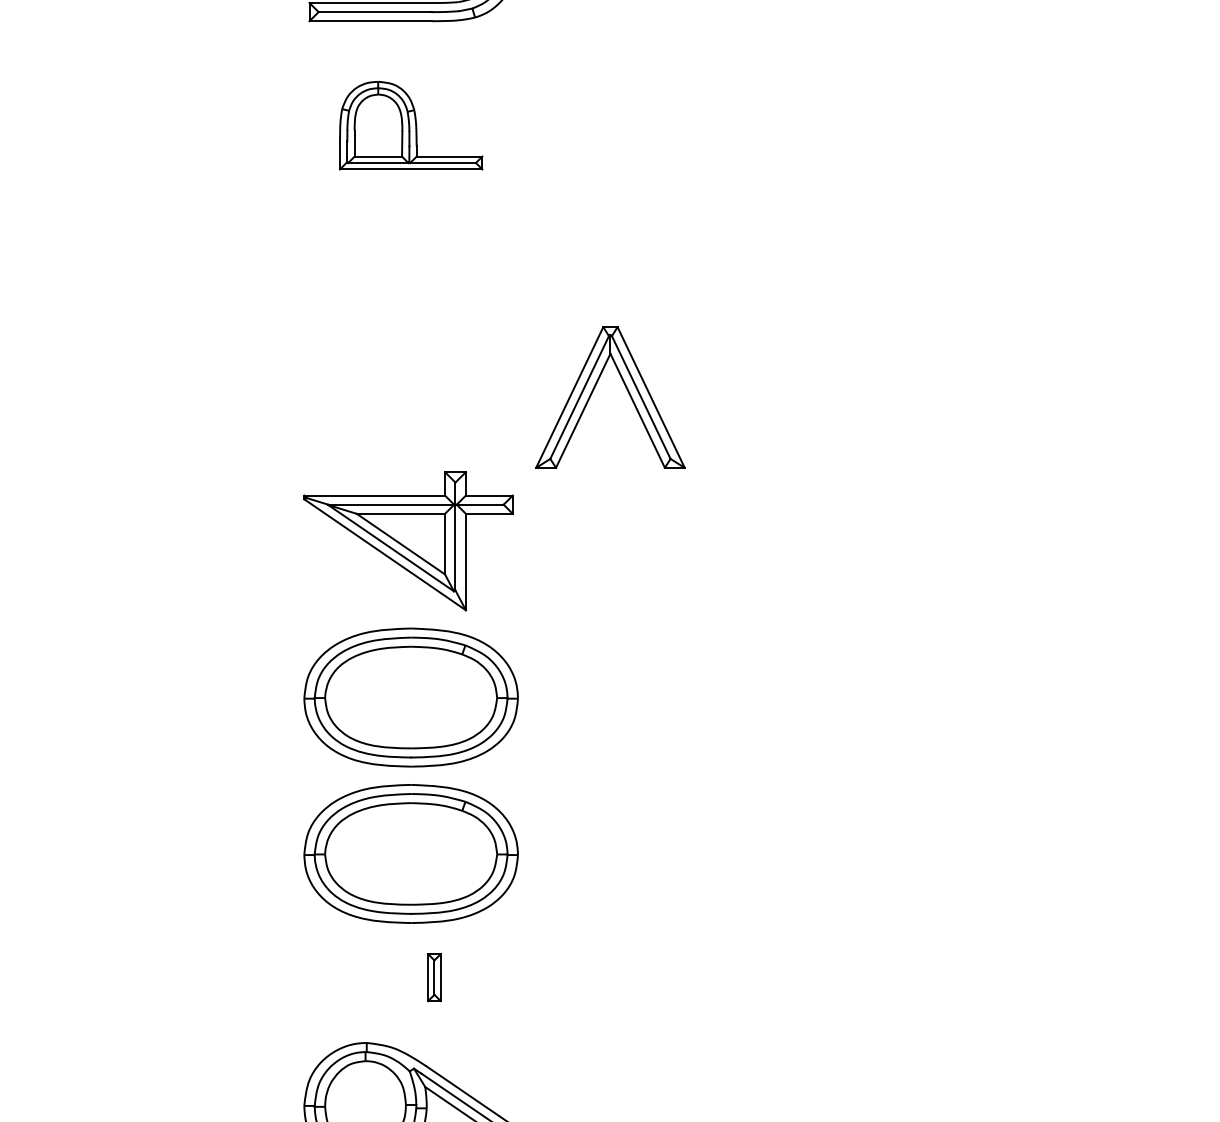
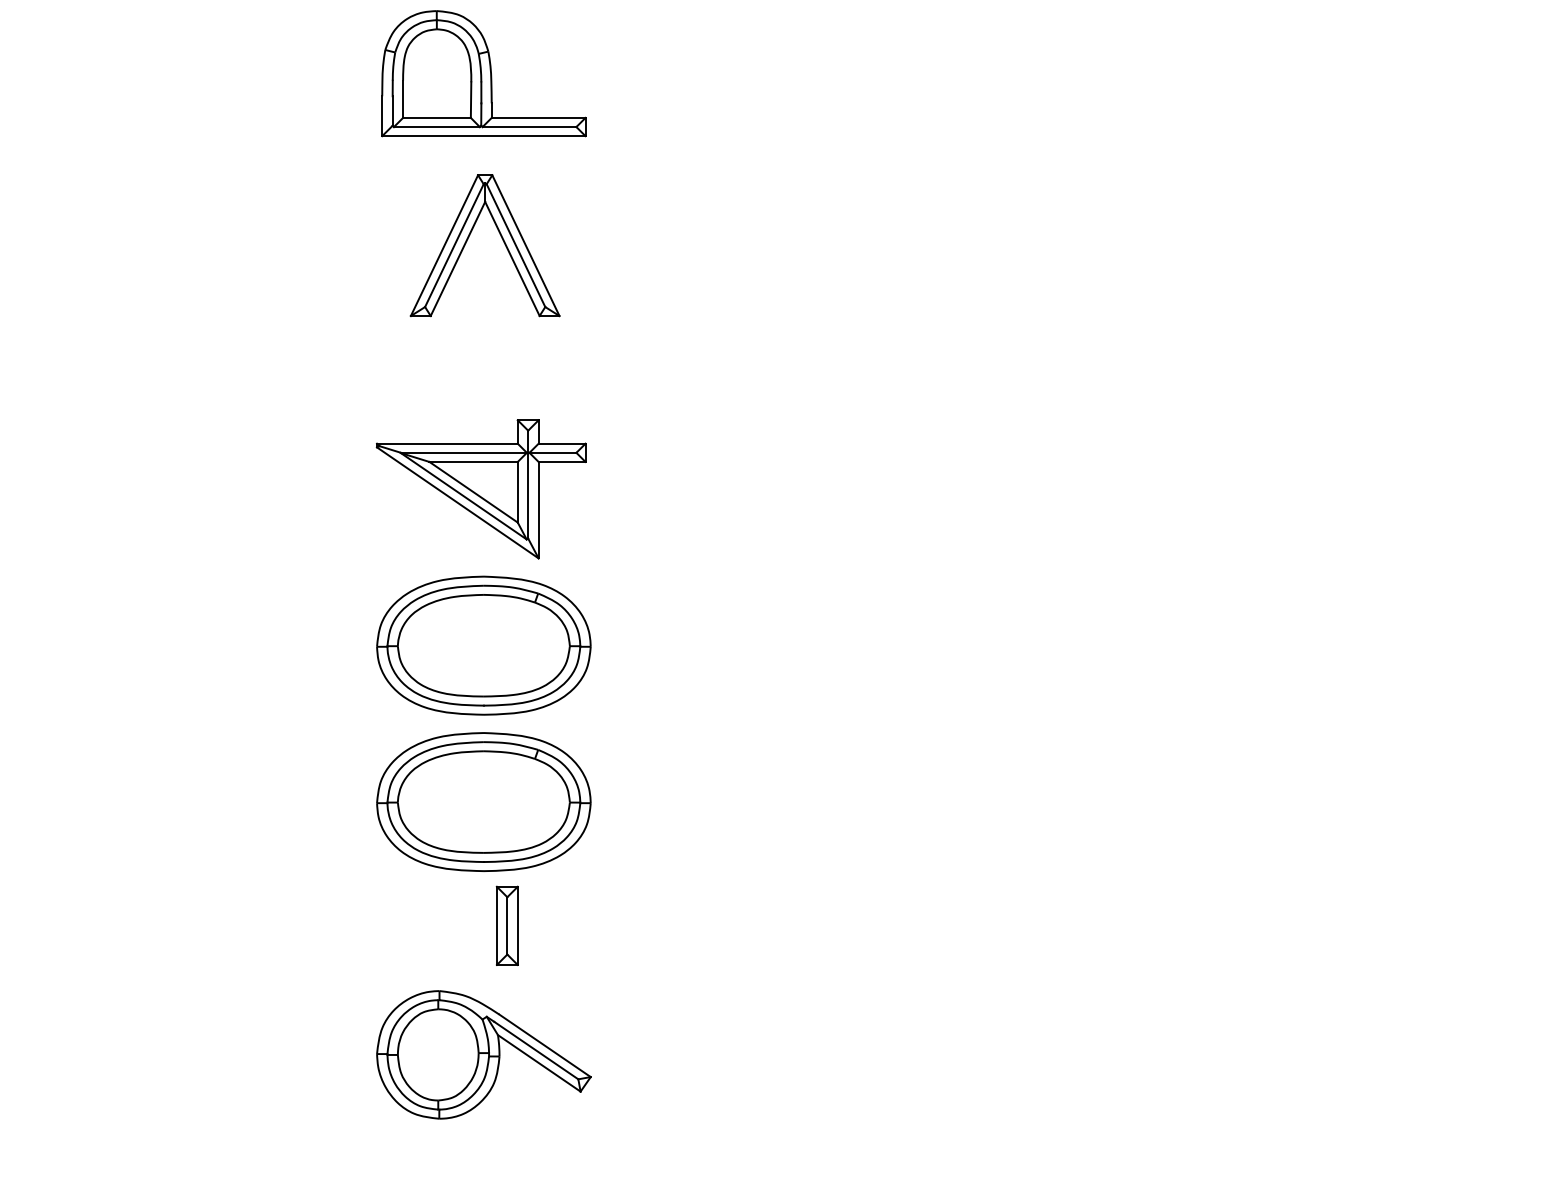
part: (410, 125) -> (483, 73), size x1.43
part: (594, 389) -> (469, 237), moved
part: (433, 977) -> (506, 925), size x1.67

